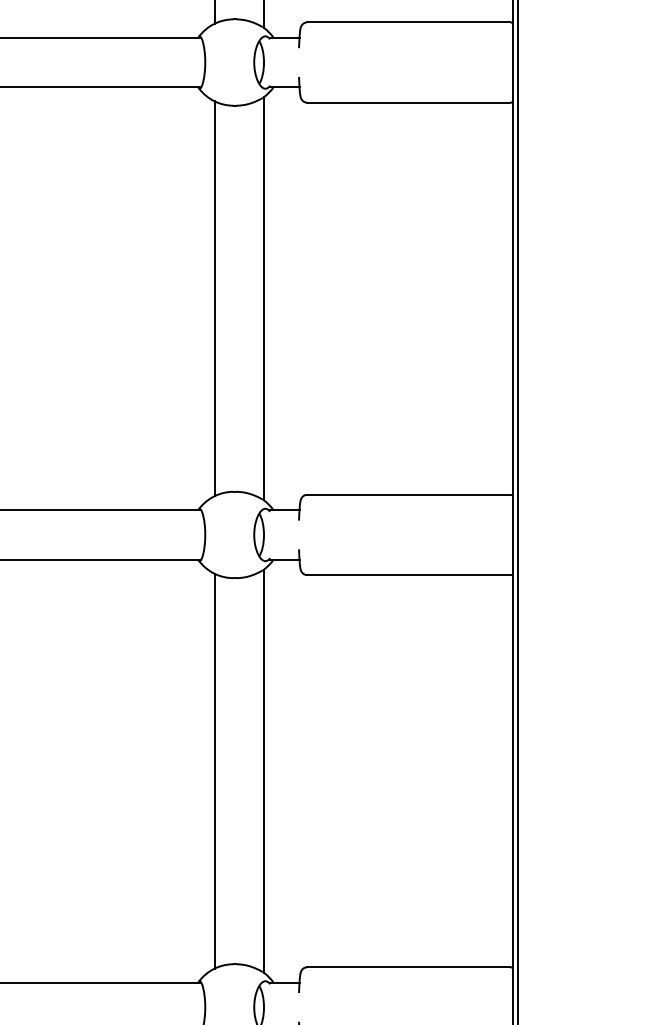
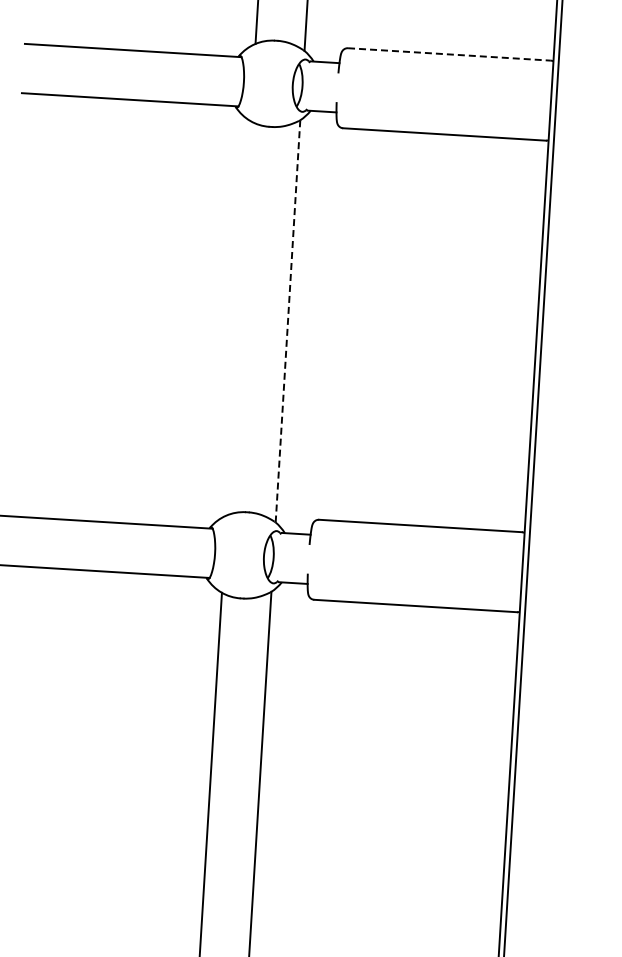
line: (408, 22) -> (449, 54), solid -> dashed
line: (214, 298) -> (238, 318), removed
line: (263, 299) -> (287, 322), solid -> dashed

